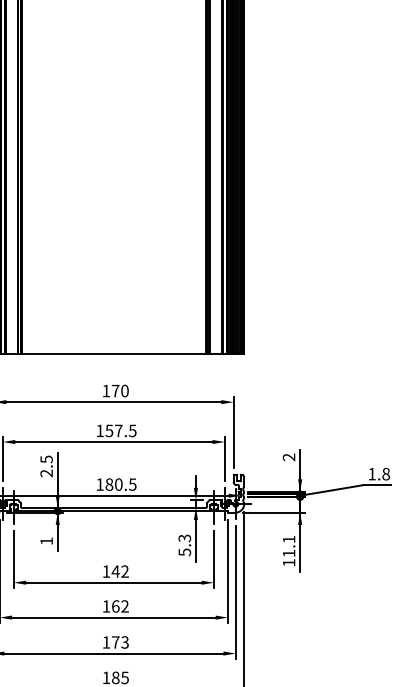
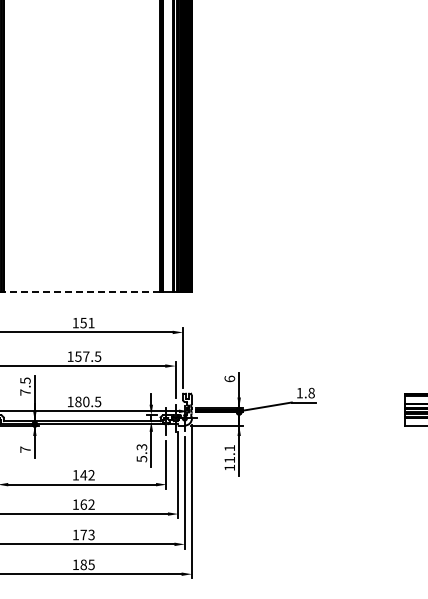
line: (114, 353) -> (82, 291), solid -> dashed
text: (120, 390) -> (87, 322), 170 -> 151
text: (288, 456) -> (229, 378), 2 -> 6
text: (46, 473) -> (25, 392), 2.5 -> 7.5
text: (46, 541) -> (25, 449), 1 -> 7

